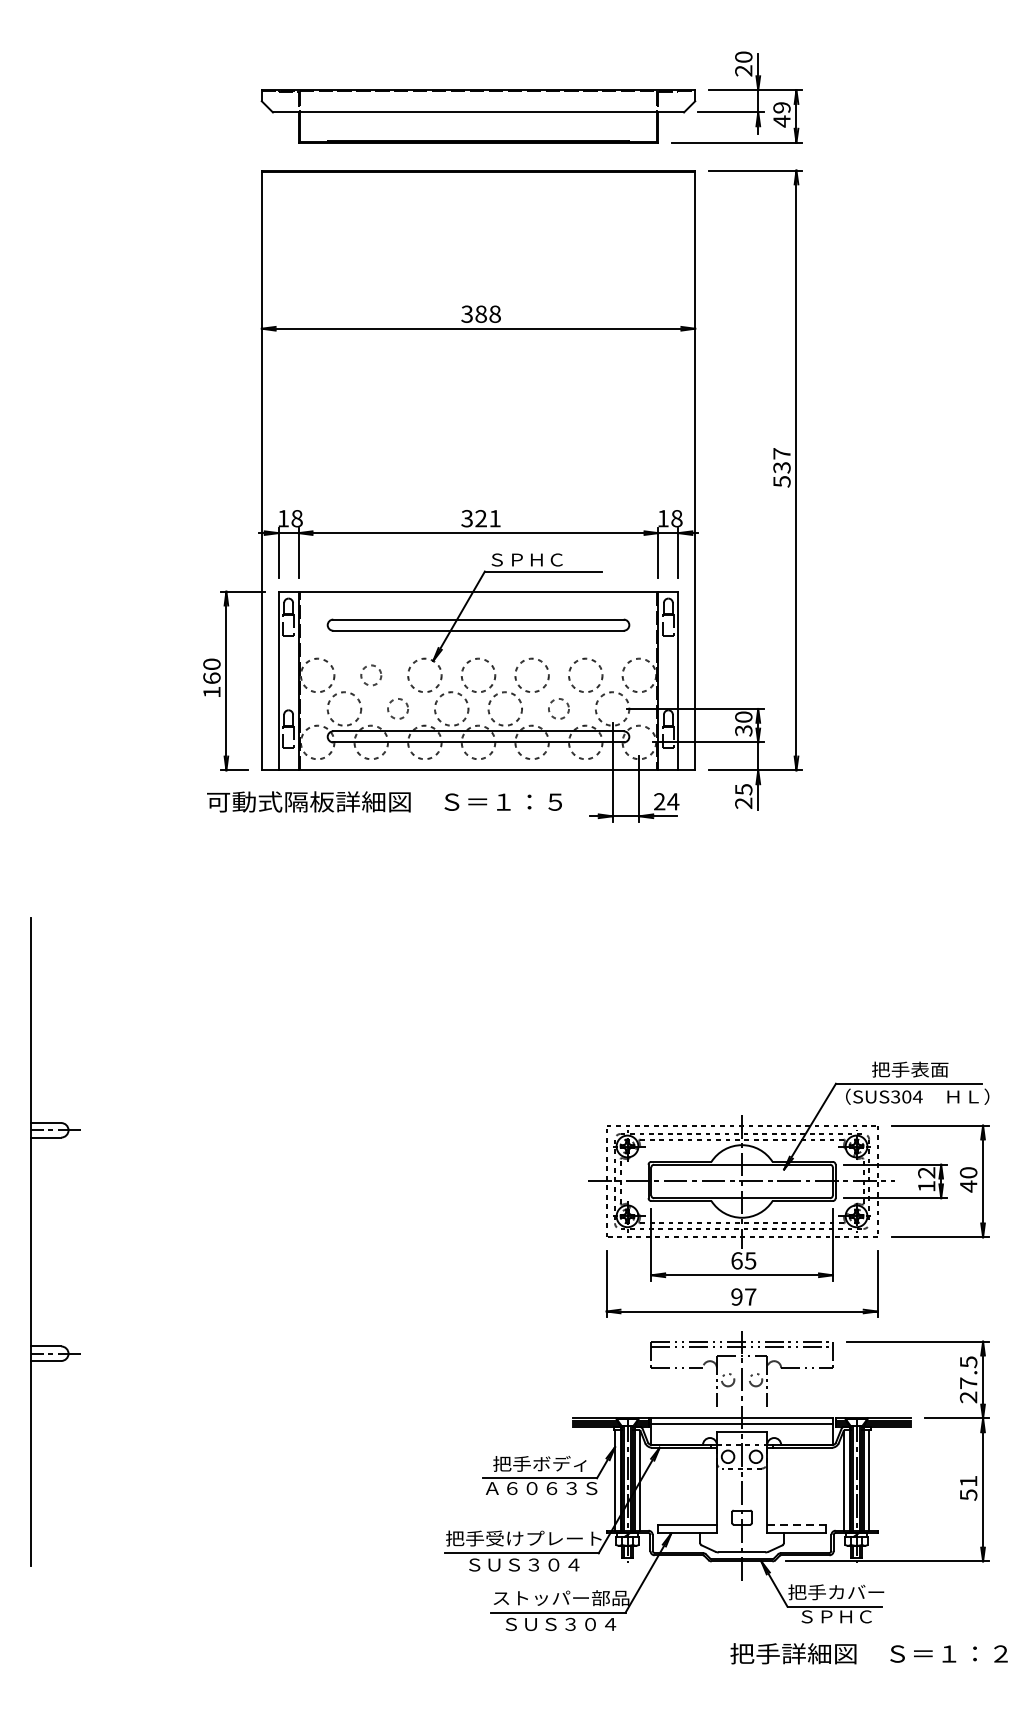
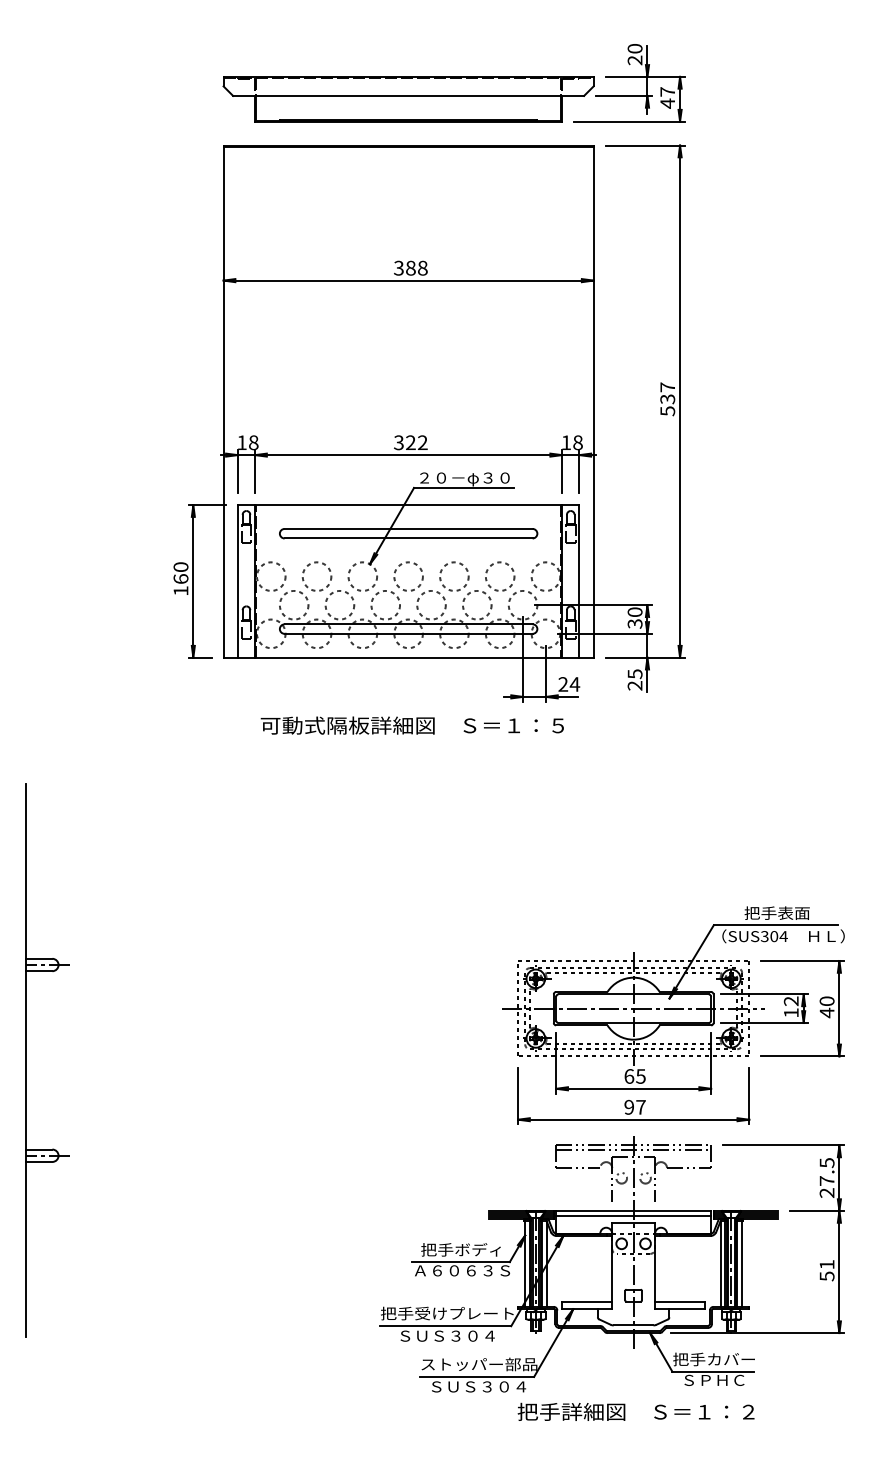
text: (781, 107) -> (667, 91), 49 -> 47
text: (494, 518) -> (422, 442), 321 -> 322
text: (543, 561) -> (464, 479), ＳＰＨＣ -> ２０－φ３０
circle: (370, 675) -> (316, 576), size x1.67
circle: (397, 708) -> (339, 604), size x1.67
circle: (559, 708) -> (477, 604), size x1.67
text: (383, 801) -> (411, 725), moved
line: (796, 1524) -> (680, 1301), dashed -> solid
text: (868, 1653) -> (635, 1411), moved

